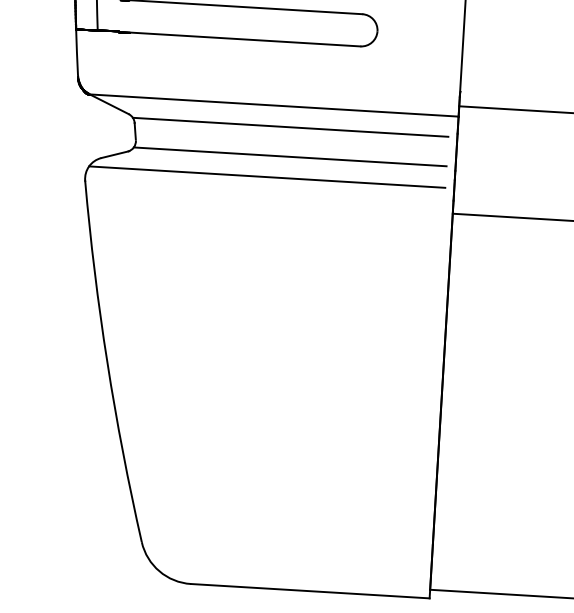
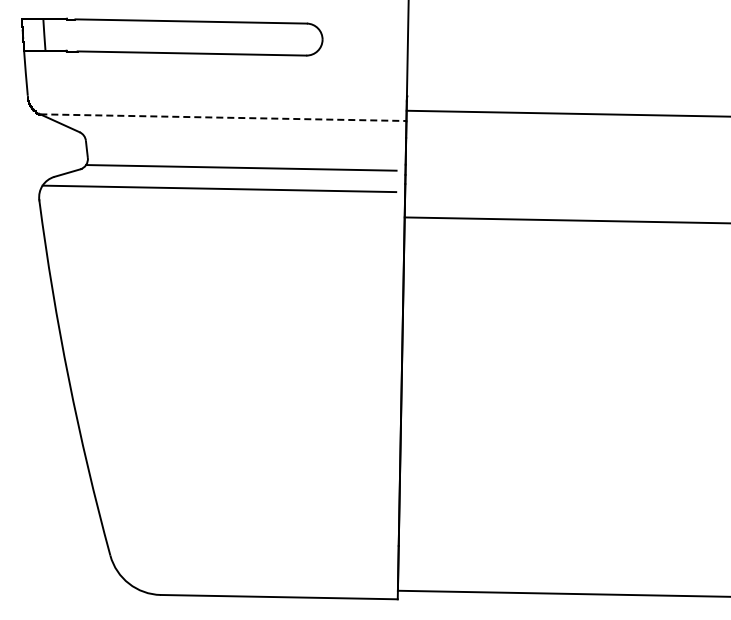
line: (274, 105) -> (223, 117), solid -> dashed
line: (290, 127) -> (240, 138), removed

